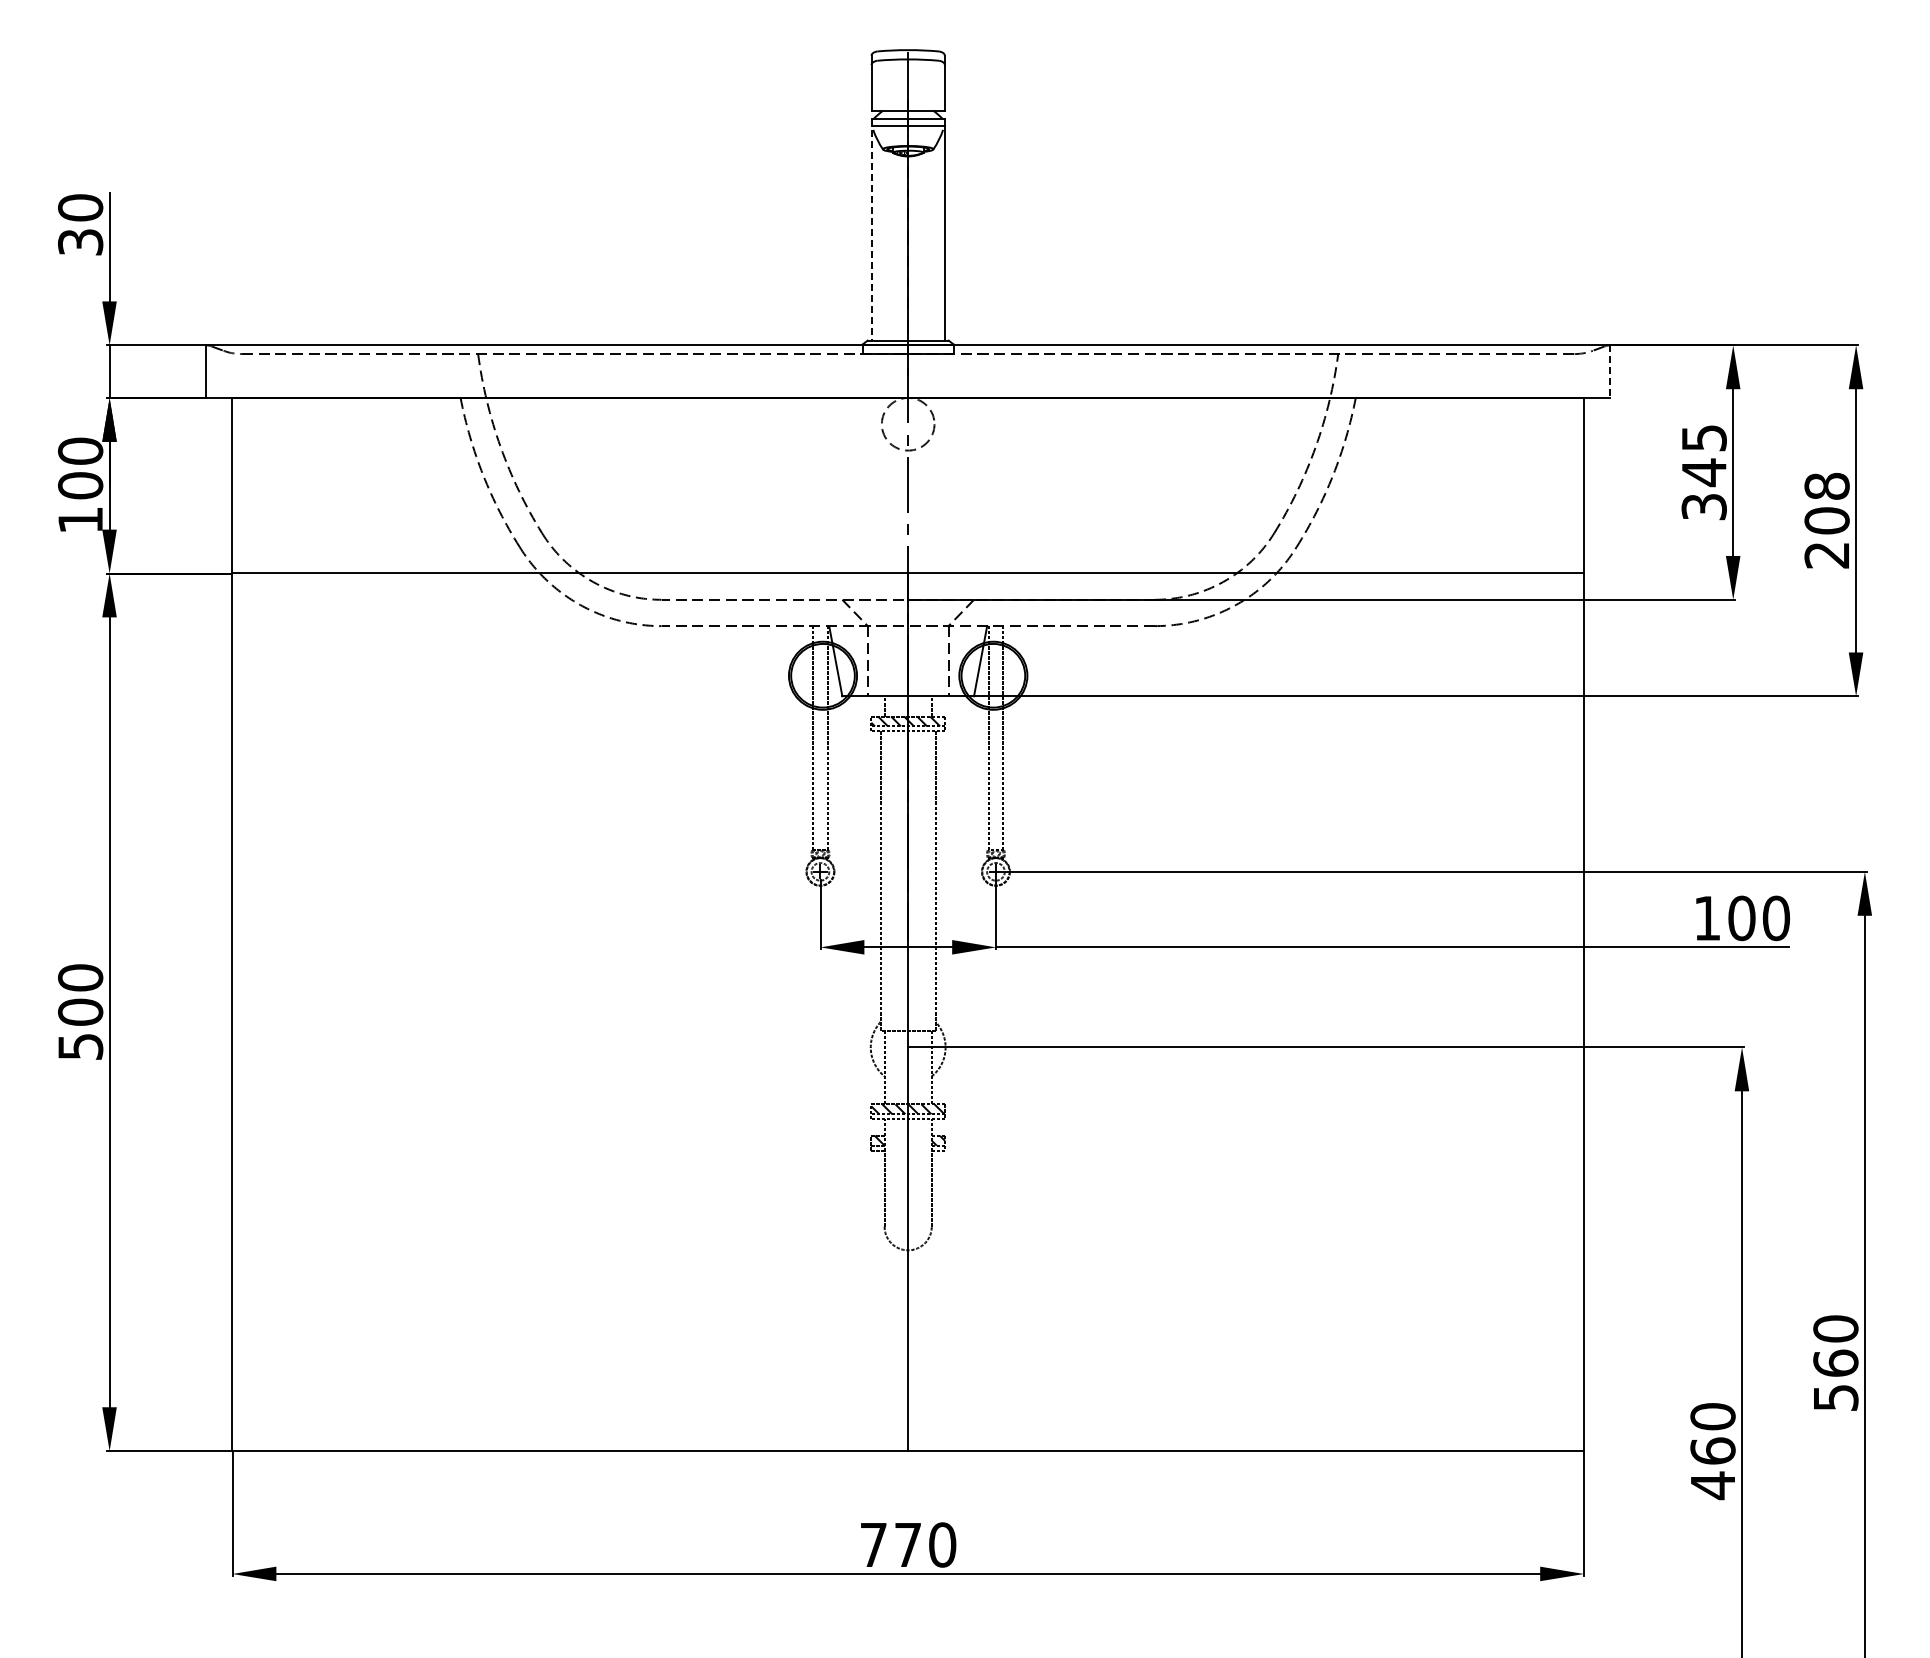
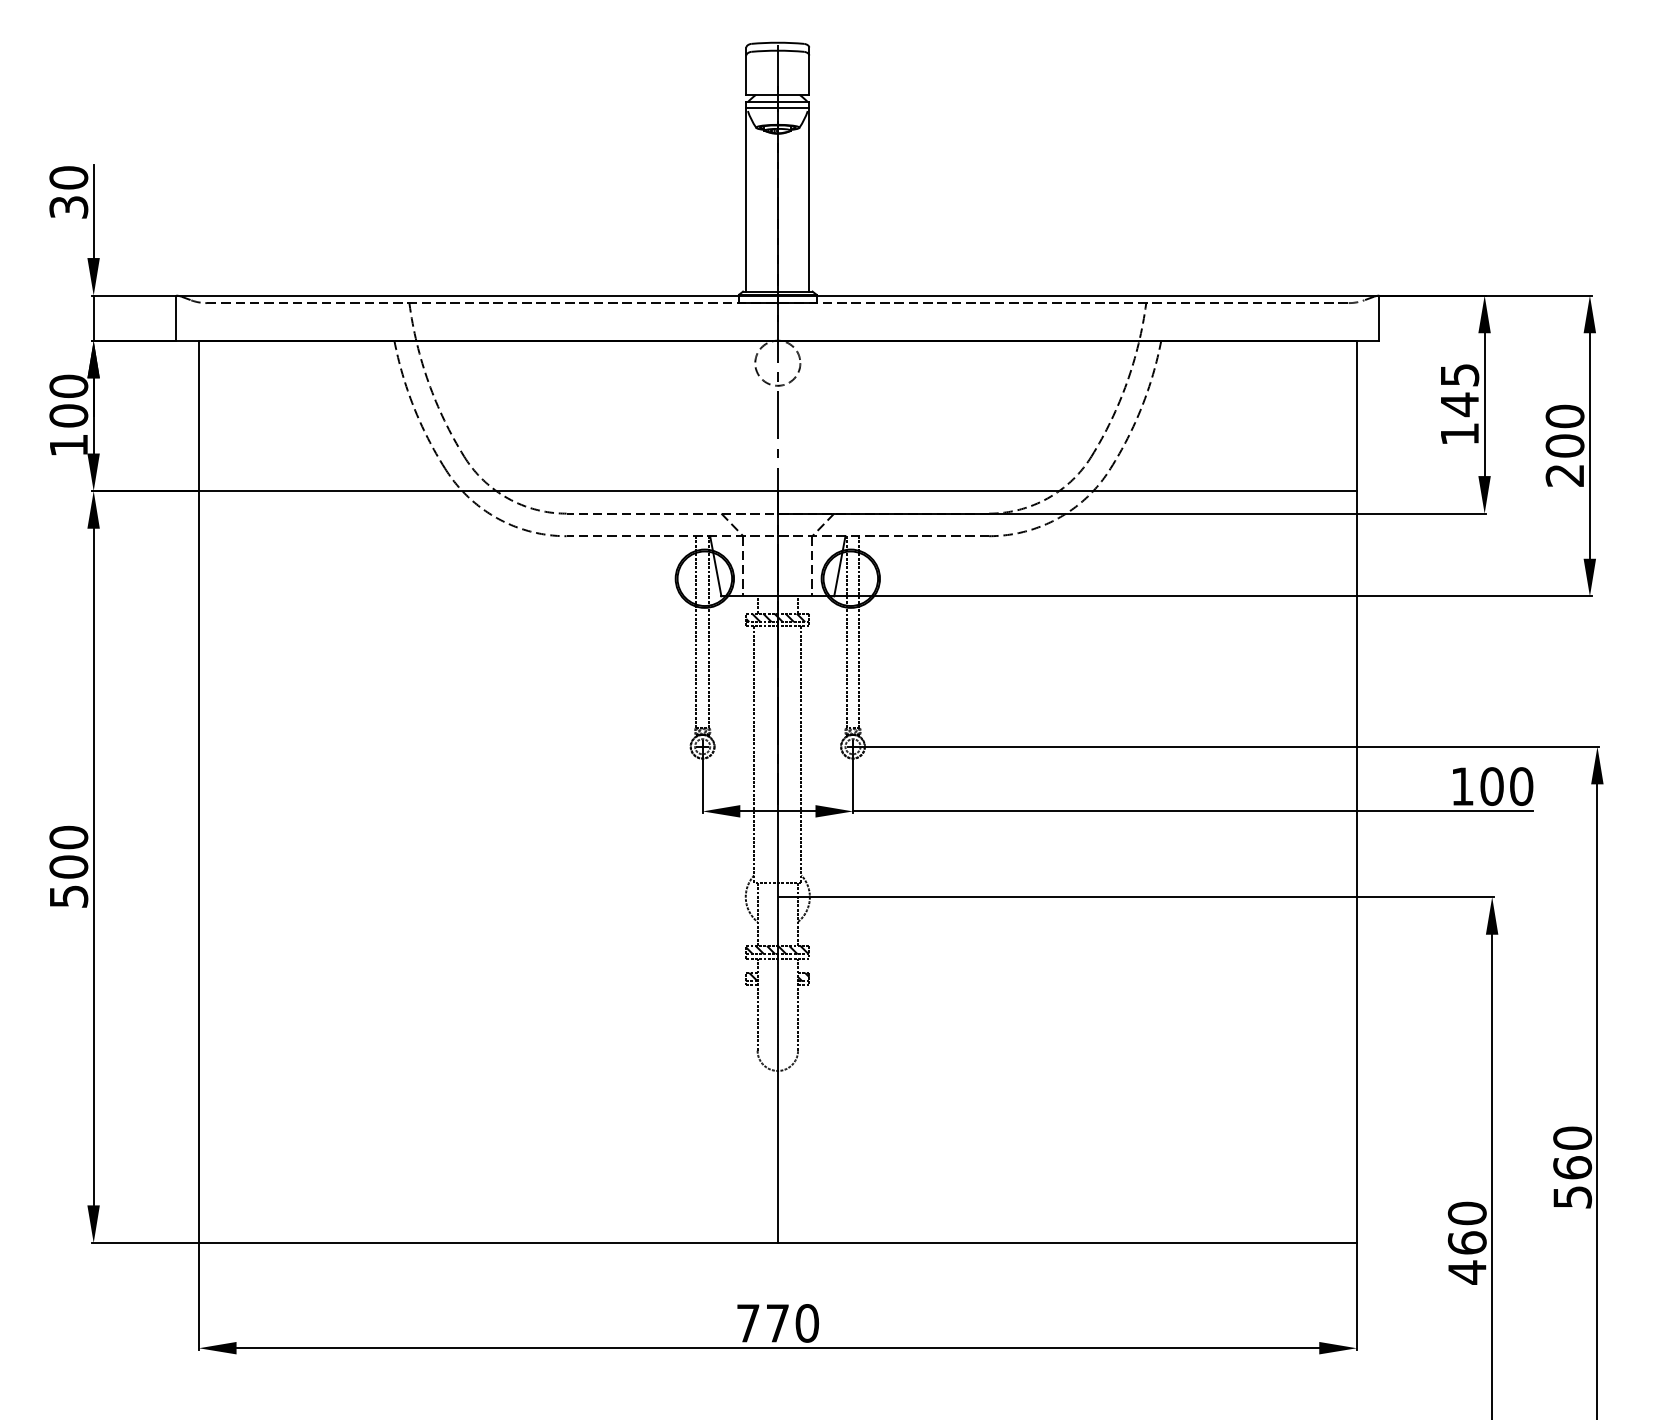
line: (871, 229) -> (746, 196), dashed -> solid
line: (1610, 372) -> (1379, 318), dashed -> solid
text: (1826, 485) -> (1564, 415), 208 -> 200
text: (1703, 507) -> (1459, 434), 345 -> 145

